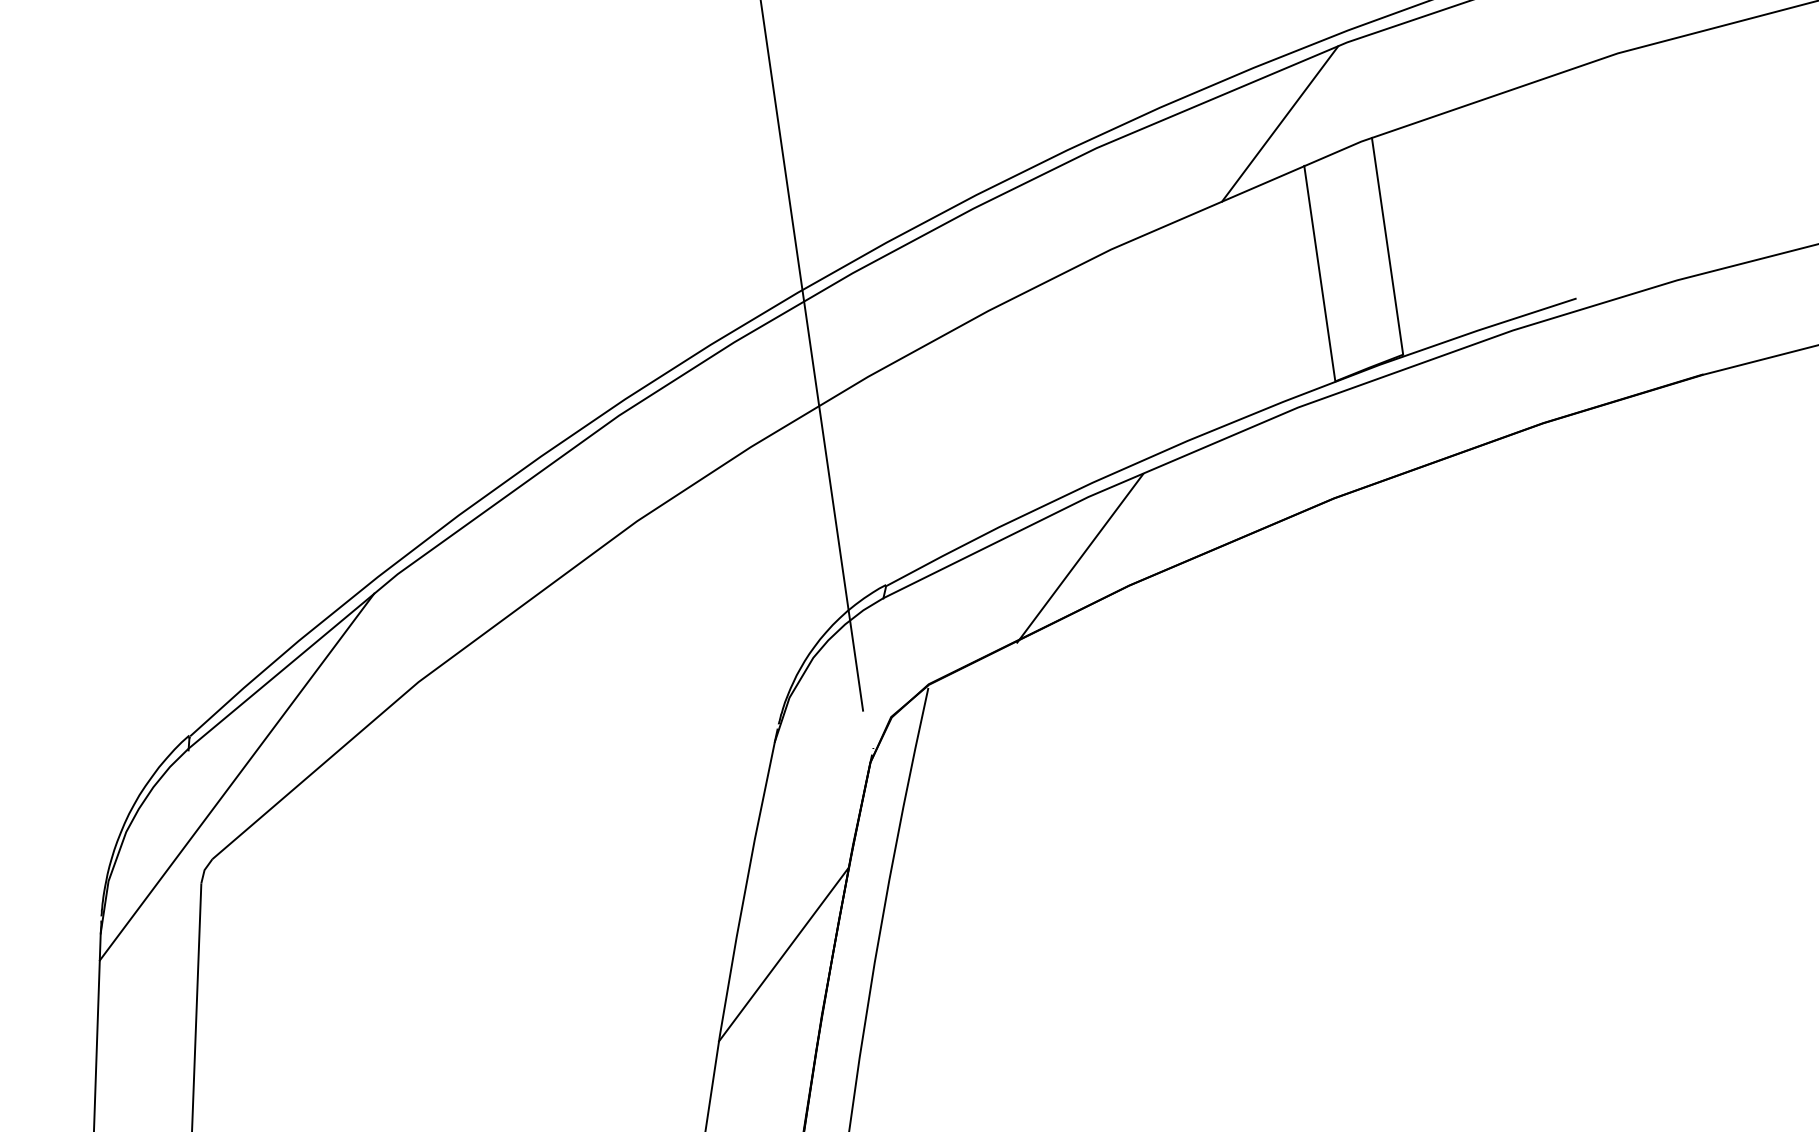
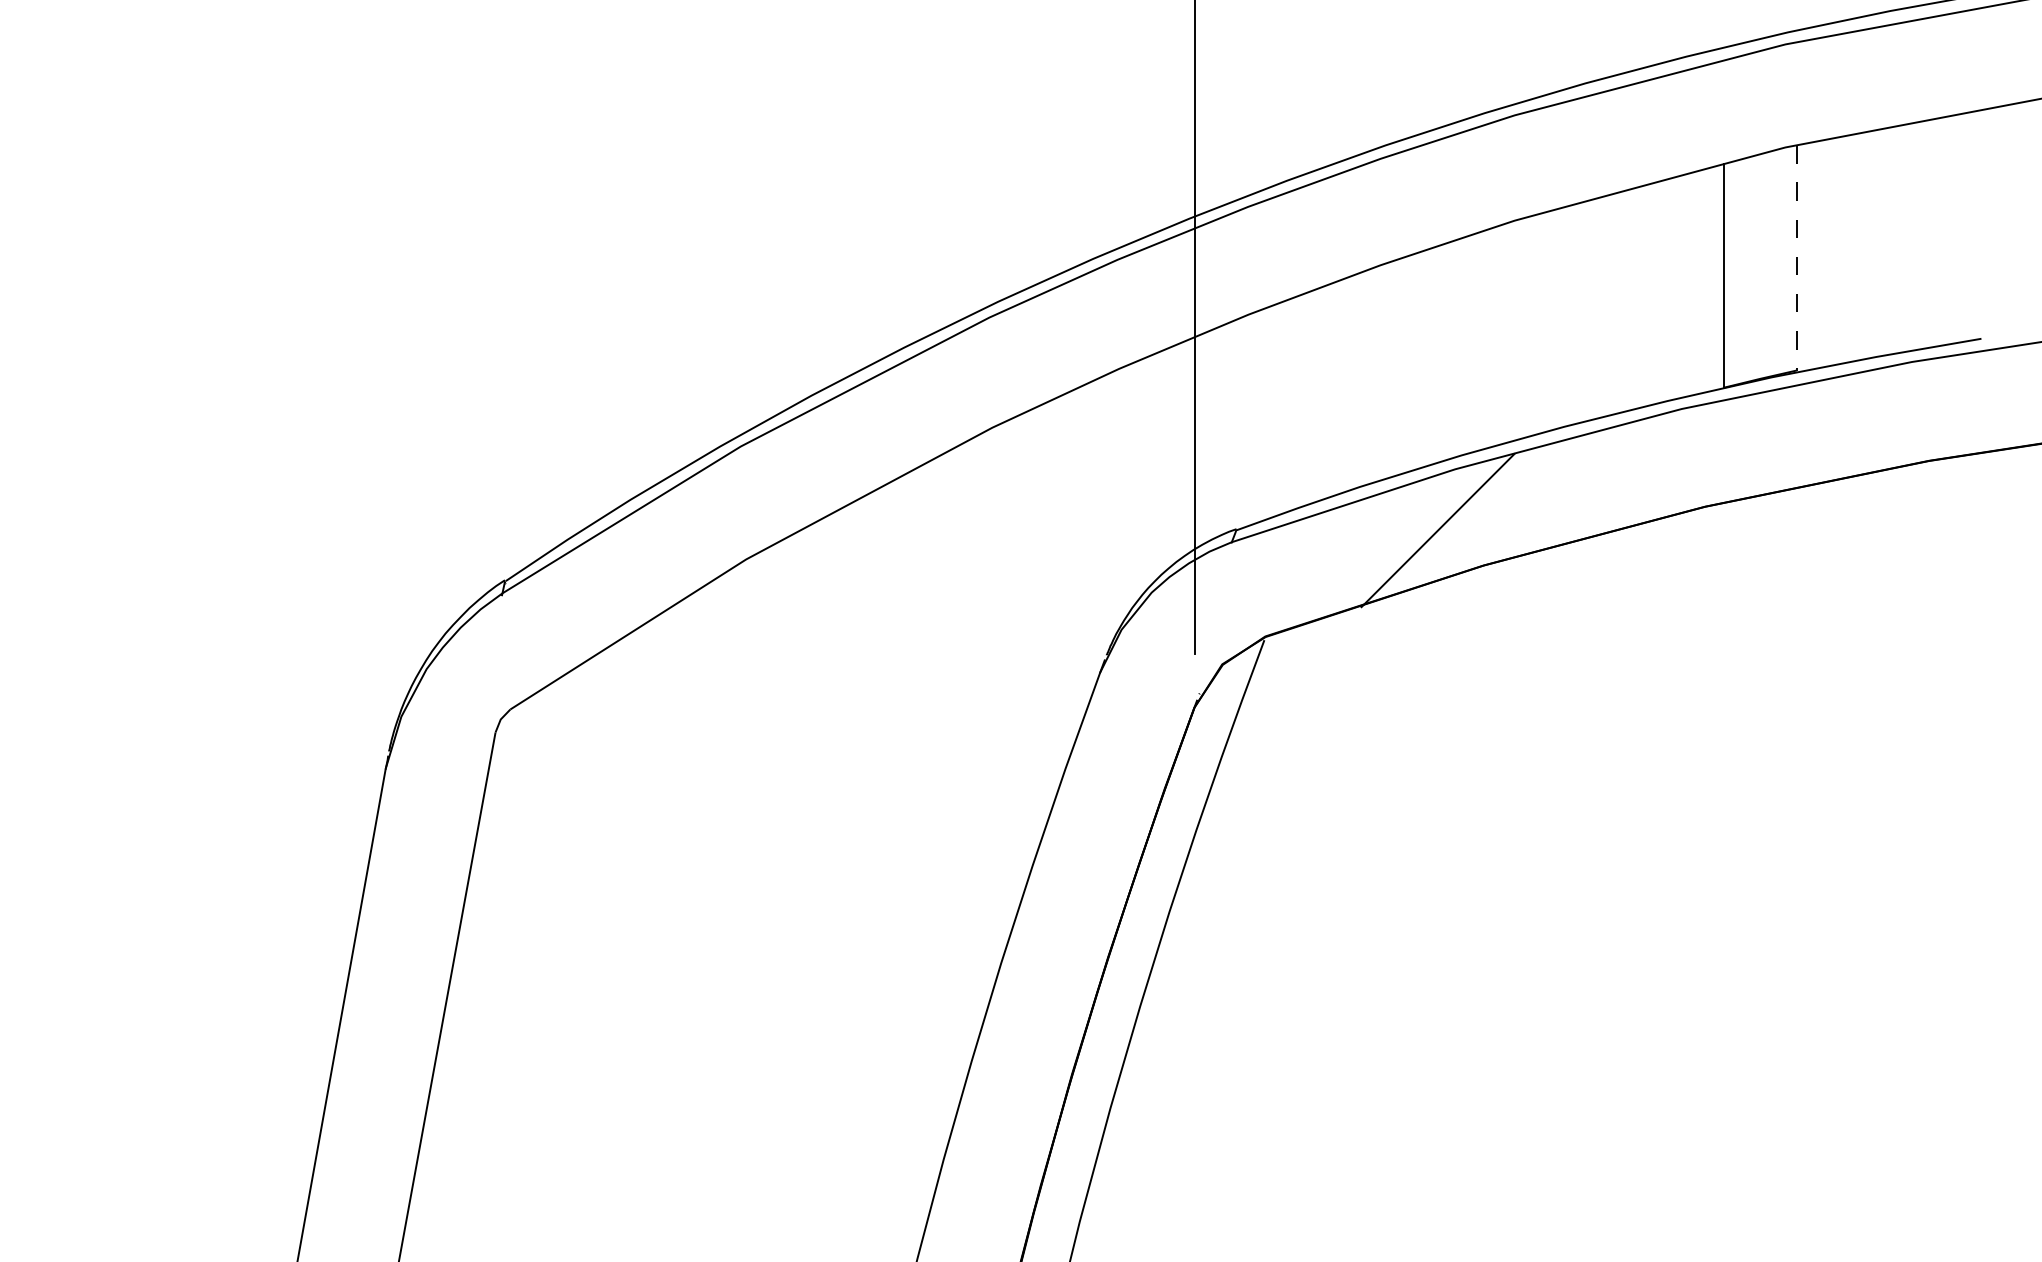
line: (1279, 123) -> (1704, 117), removed
line: (1387, 245) -> (1796, 257), solid -> dashed
line: (237, 777) -> (547, 629), removed
line: (784, 954) -> (1078, 890), removed

